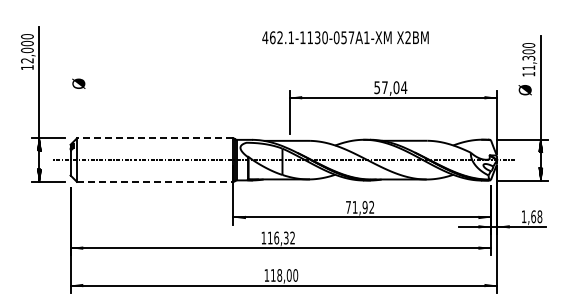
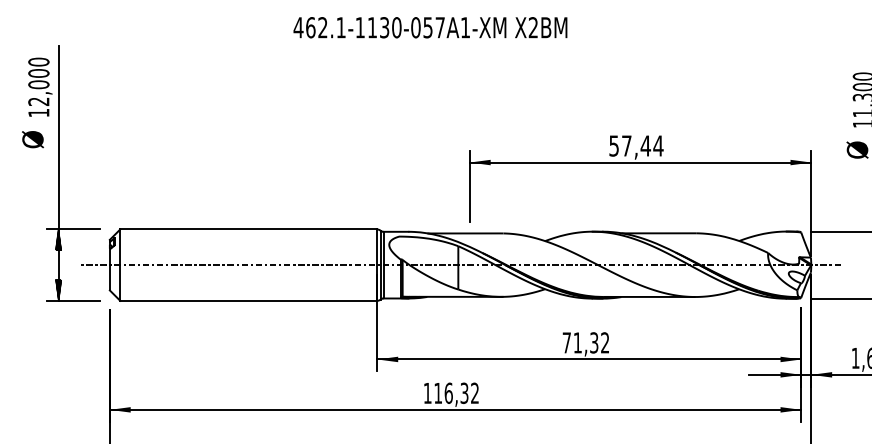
text: (345, 37) -> (430, 27), moved
text: (78, 83) -> (32, 139), moved
text: (396, 87) -> (645, 145), 57,04 -> 57,44
line: (154, 138) -> (247, 229), dashed -> solid
line: (155, 181) -> (249, 300), dashed -> solid
text: (364, 207) -> (593, 343), 71,92 -> 71,32

